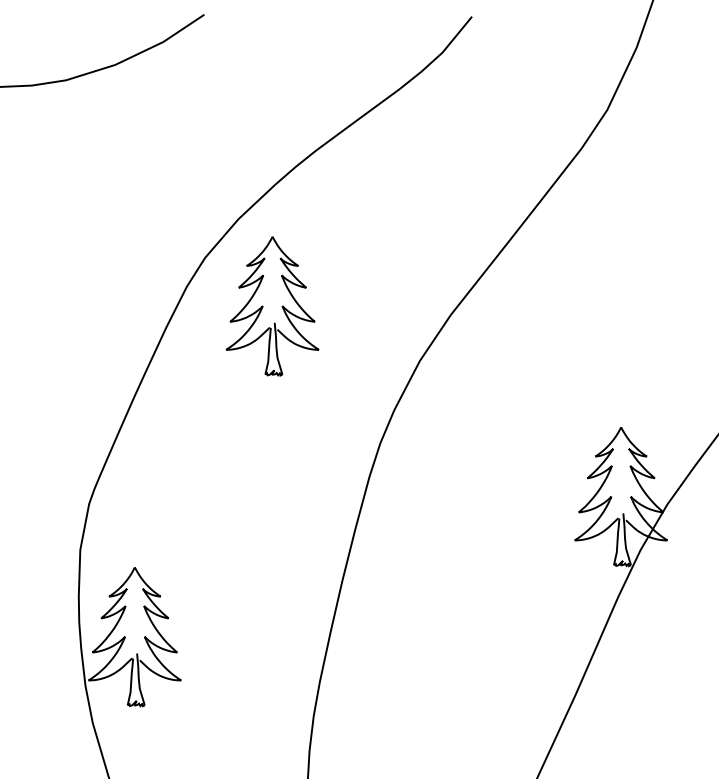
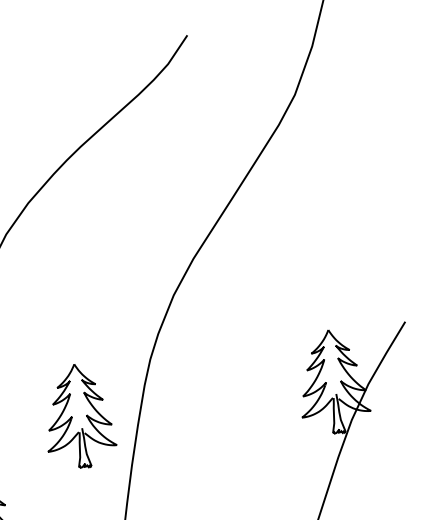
part: (272, 306) -> (79, 416), moved

